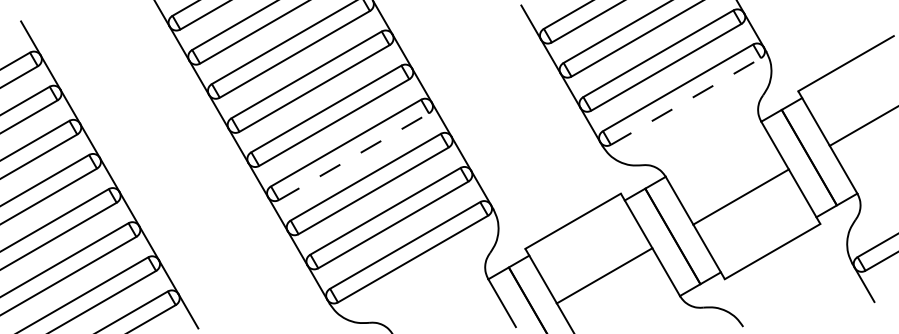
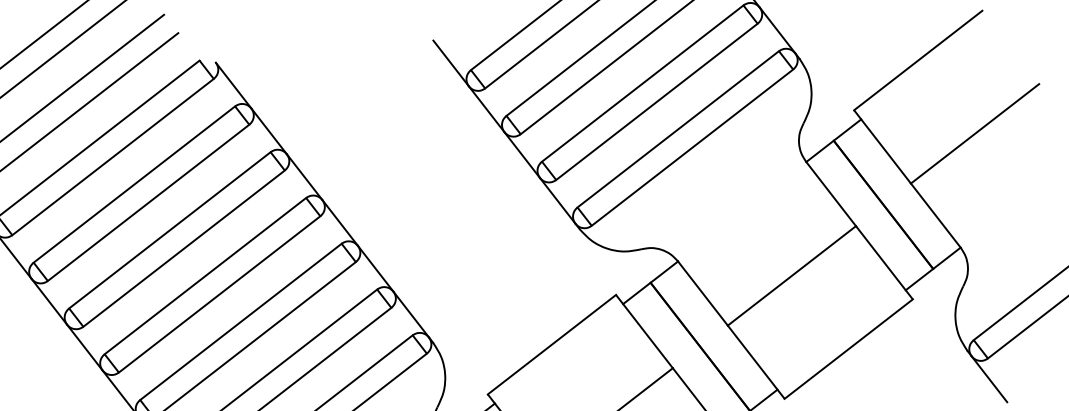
line: (685, 101) -> (691, 147), dashed -> solid
line: (353, 156) -> (218, 294), dashed -> solid

